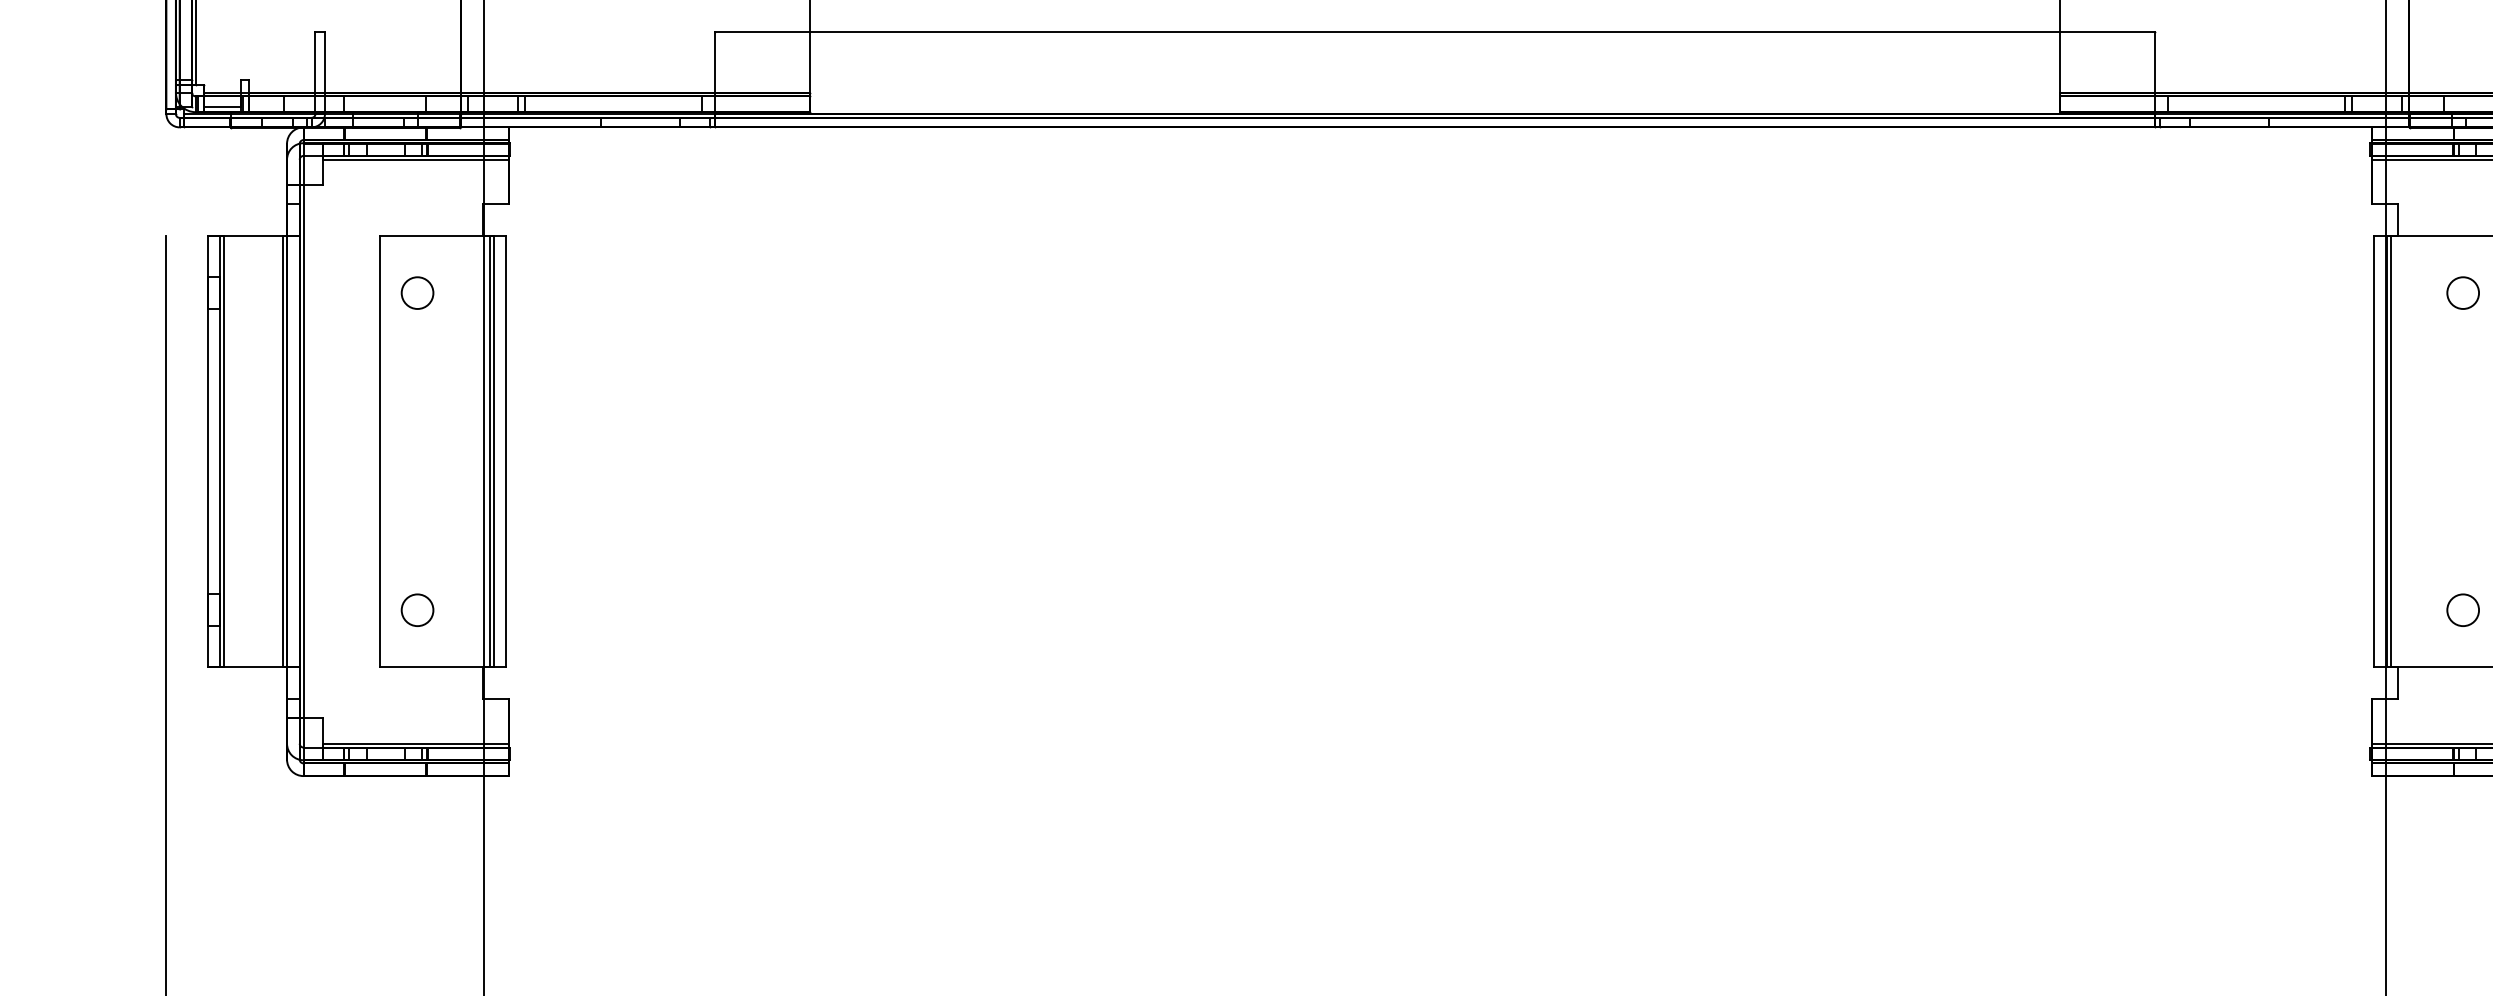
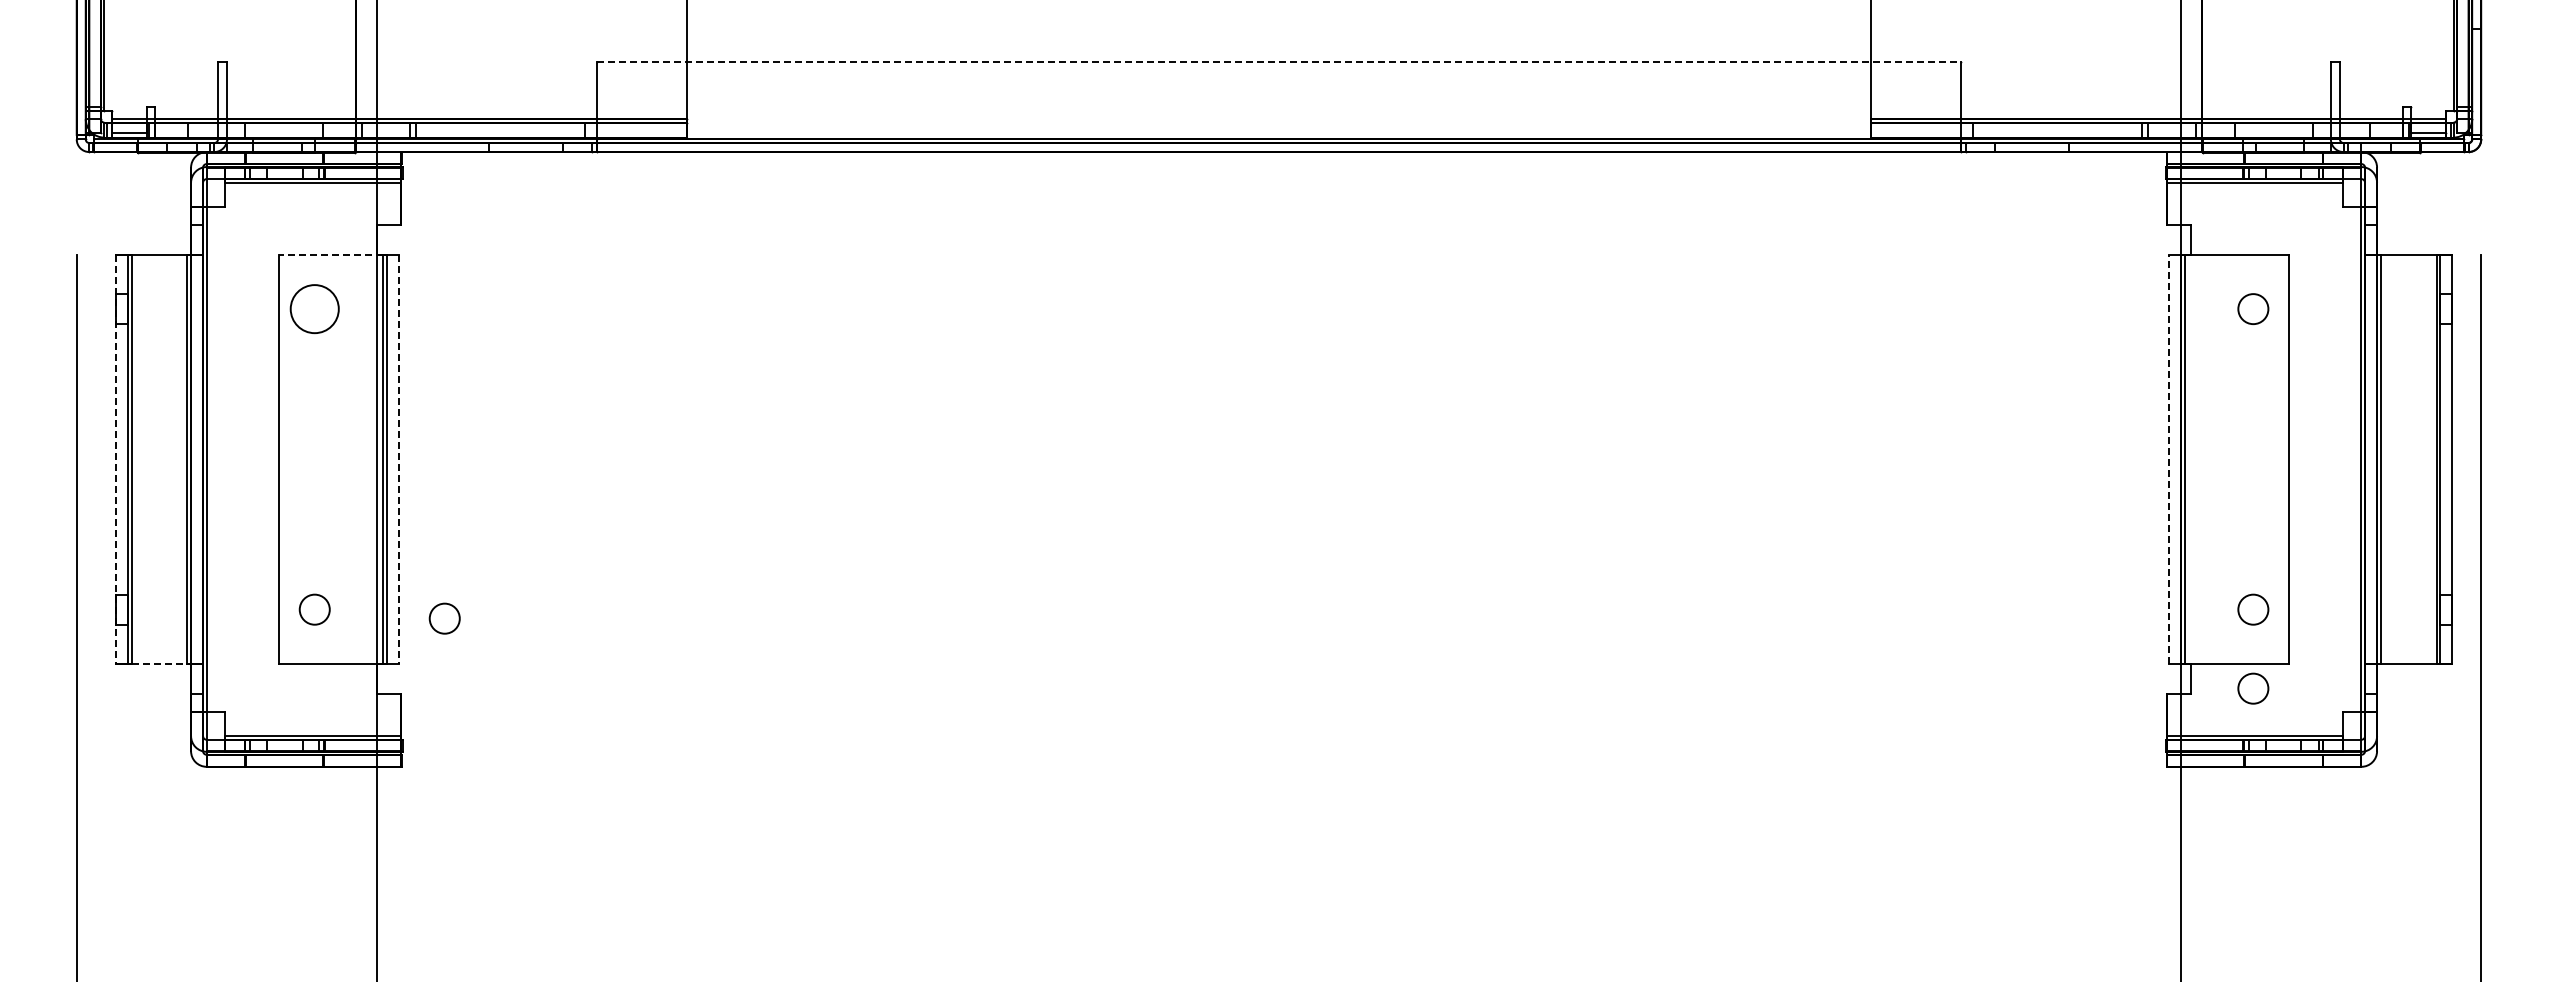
line: (1435, 31) -> (1279, 61), solid -> dashed
line: (434, 236) -> (330, 255), solid -> dashed
circle: (417, 293) -> (314, 309), size x1.6
line: (2374, 450) -> (2169, 458), solid -> dashed
line: (207, 451) -> (115, 459), solid -> dashed
line: (505, 451) -> (398, 459), solid -> dashed
circle: (554, 619) -> (444, 618), added
line: (253, 667) -> (159, 663), solid -> dashed
circle: (2463, 693) -> (2253, 688), added

